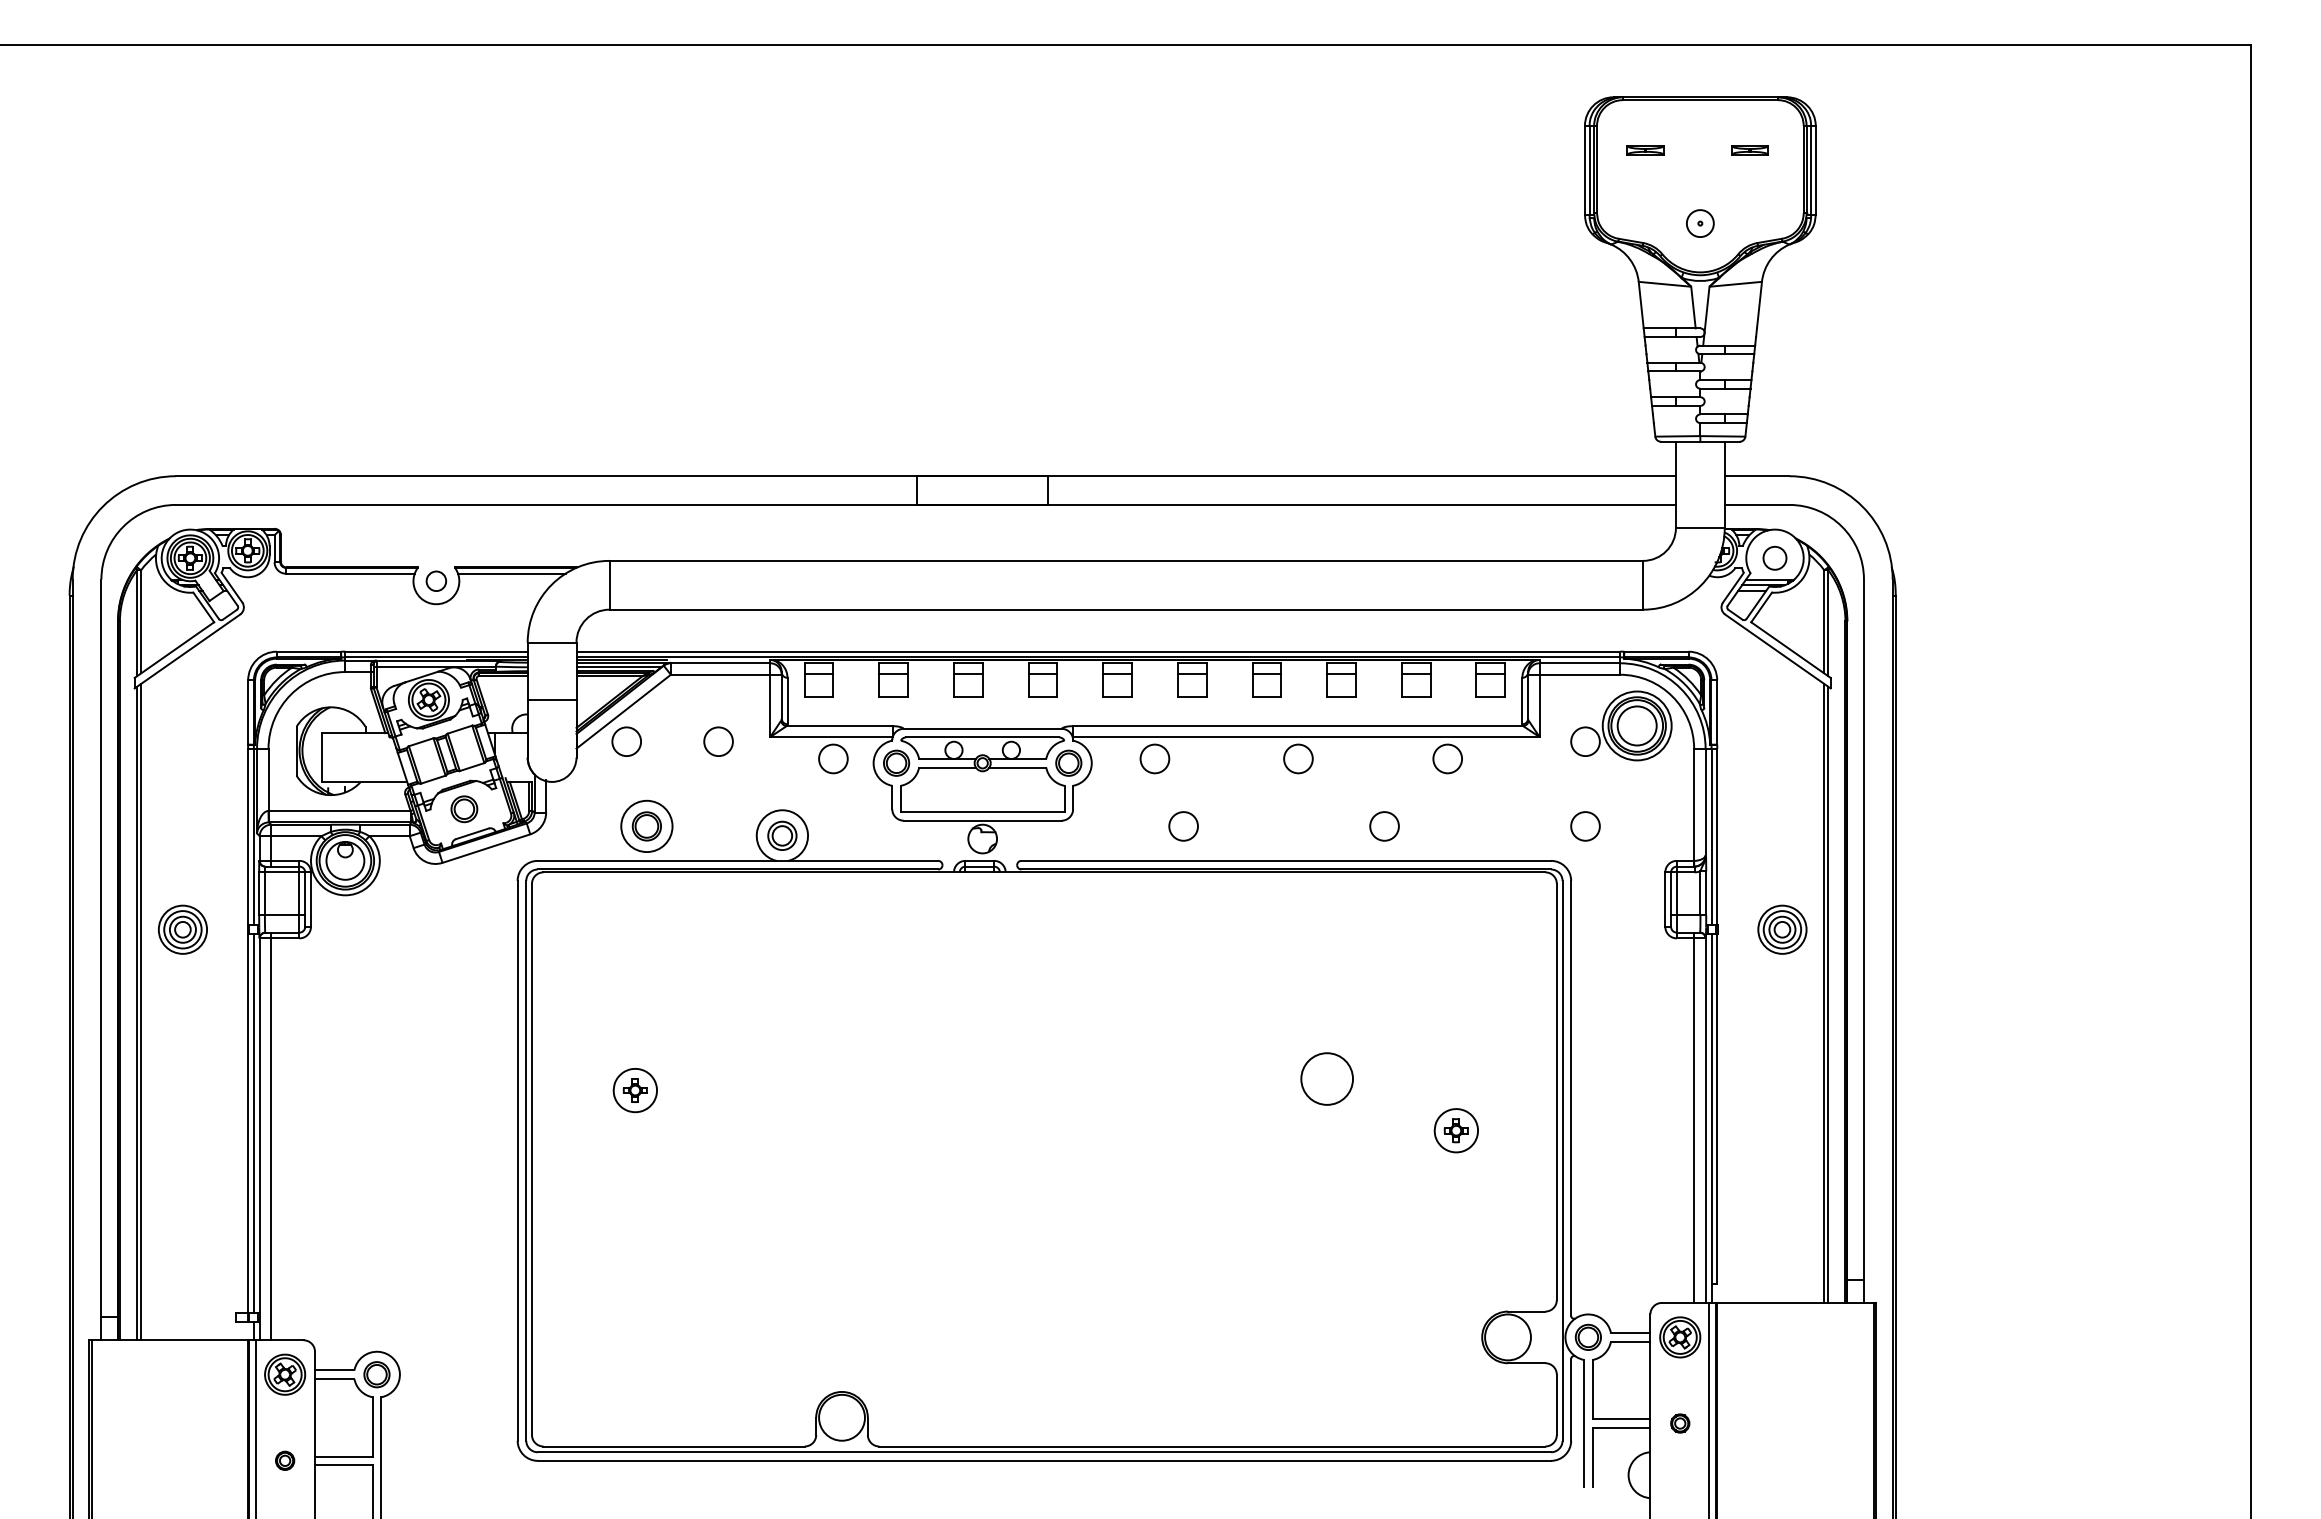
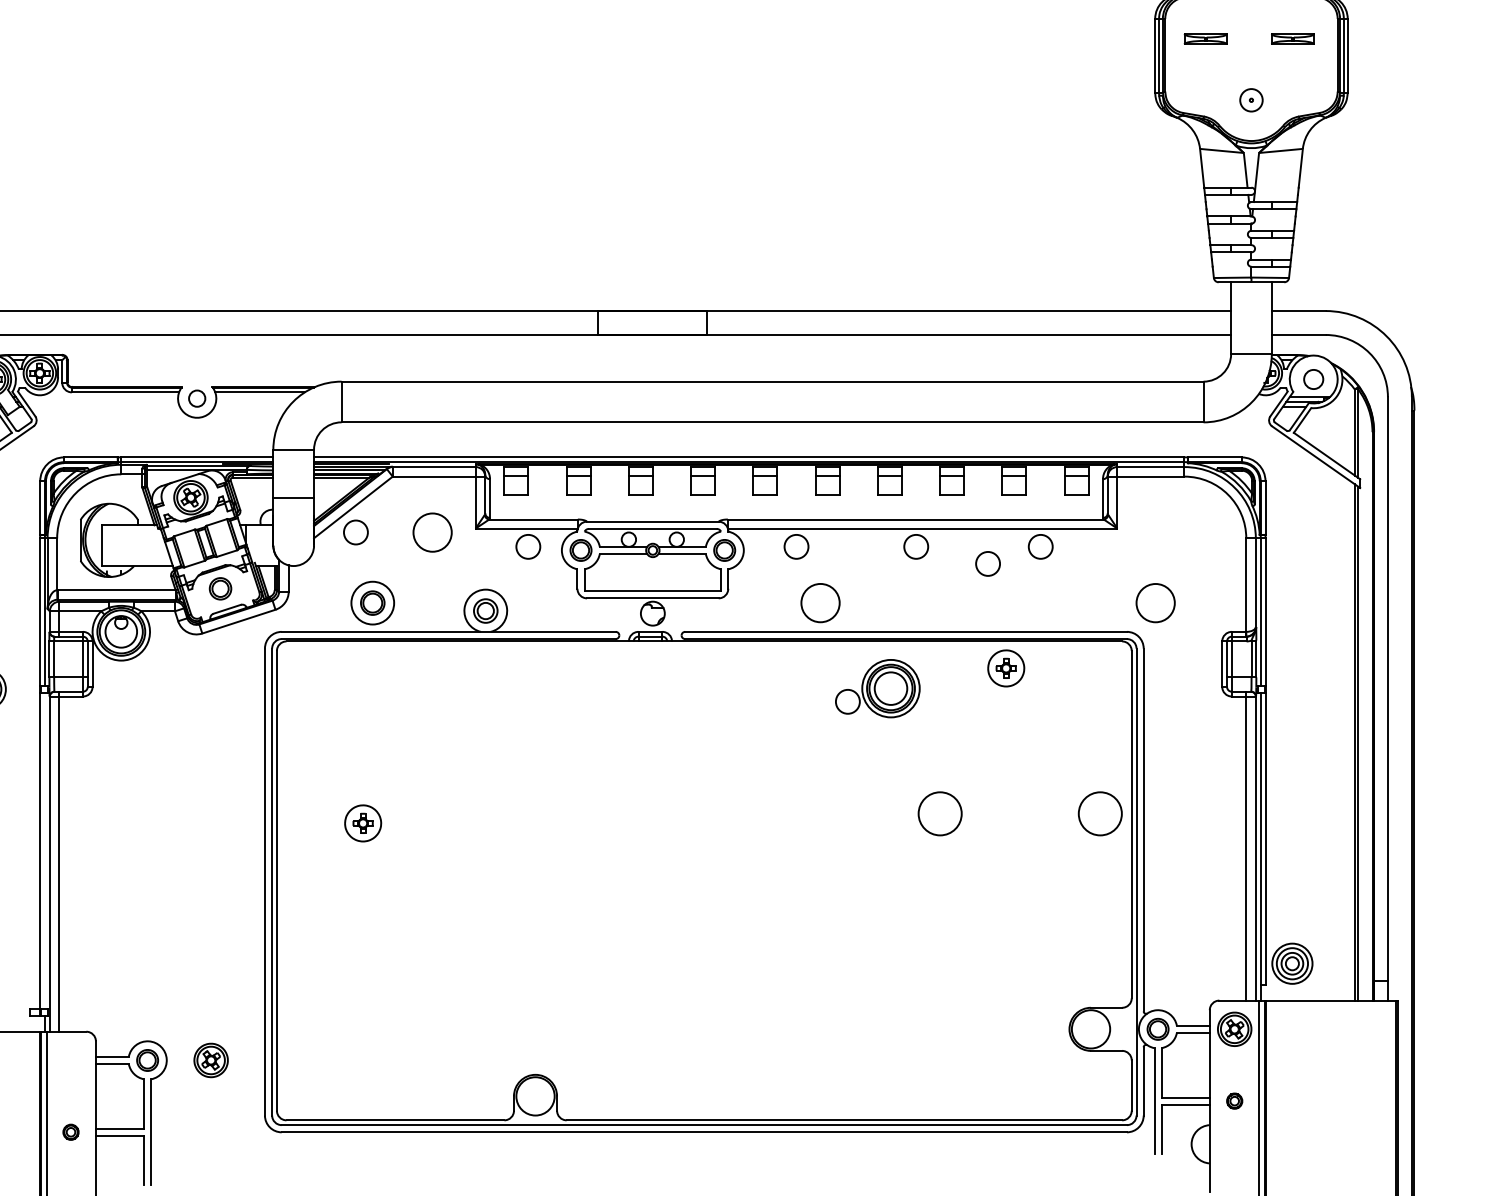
part: (1645, 150) -> (1205, 39), size x1.4
part: (1749, 150) -> (1292, 39), size x1.4
part: (1621, 725) -> (877, 688), moved
circle: (718, 741) -> (432, 532), size x1.6
circle: (1183, 826) -> (820, 603), size x1.6
circle: (1384, 826) -> (988, 563), moved
circle: (1585, 826) -> (1155, 603), size x1.6
part: (1782, 929) -> (1292, 963), moved
circle: (1518, 1078) -> (1099, 813), added
line: (253, 1123) -> (44, 850), removed
part: (1455, 1130) -> (1005, 668), moved
part: (285, 1374) -> (211, 1060), moved

